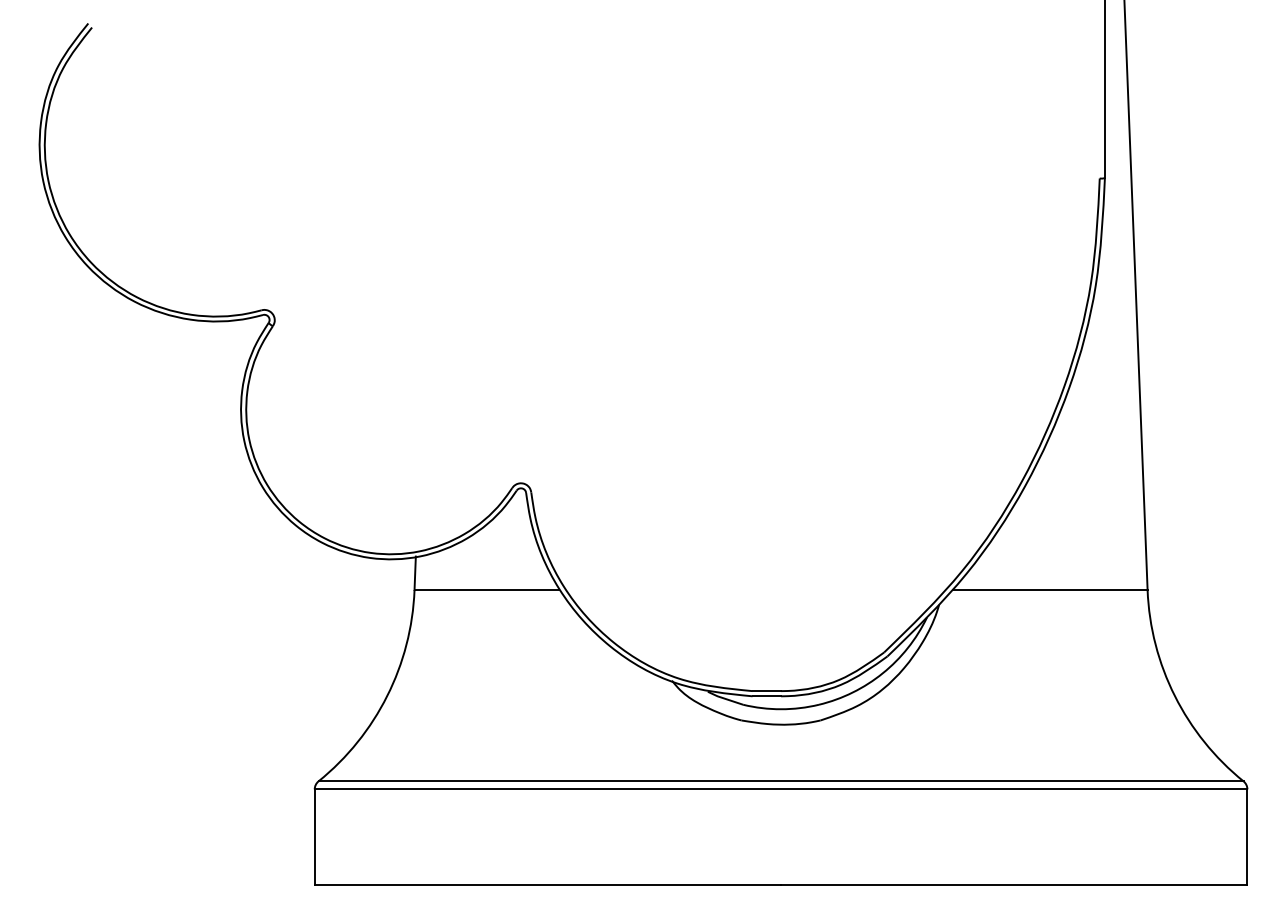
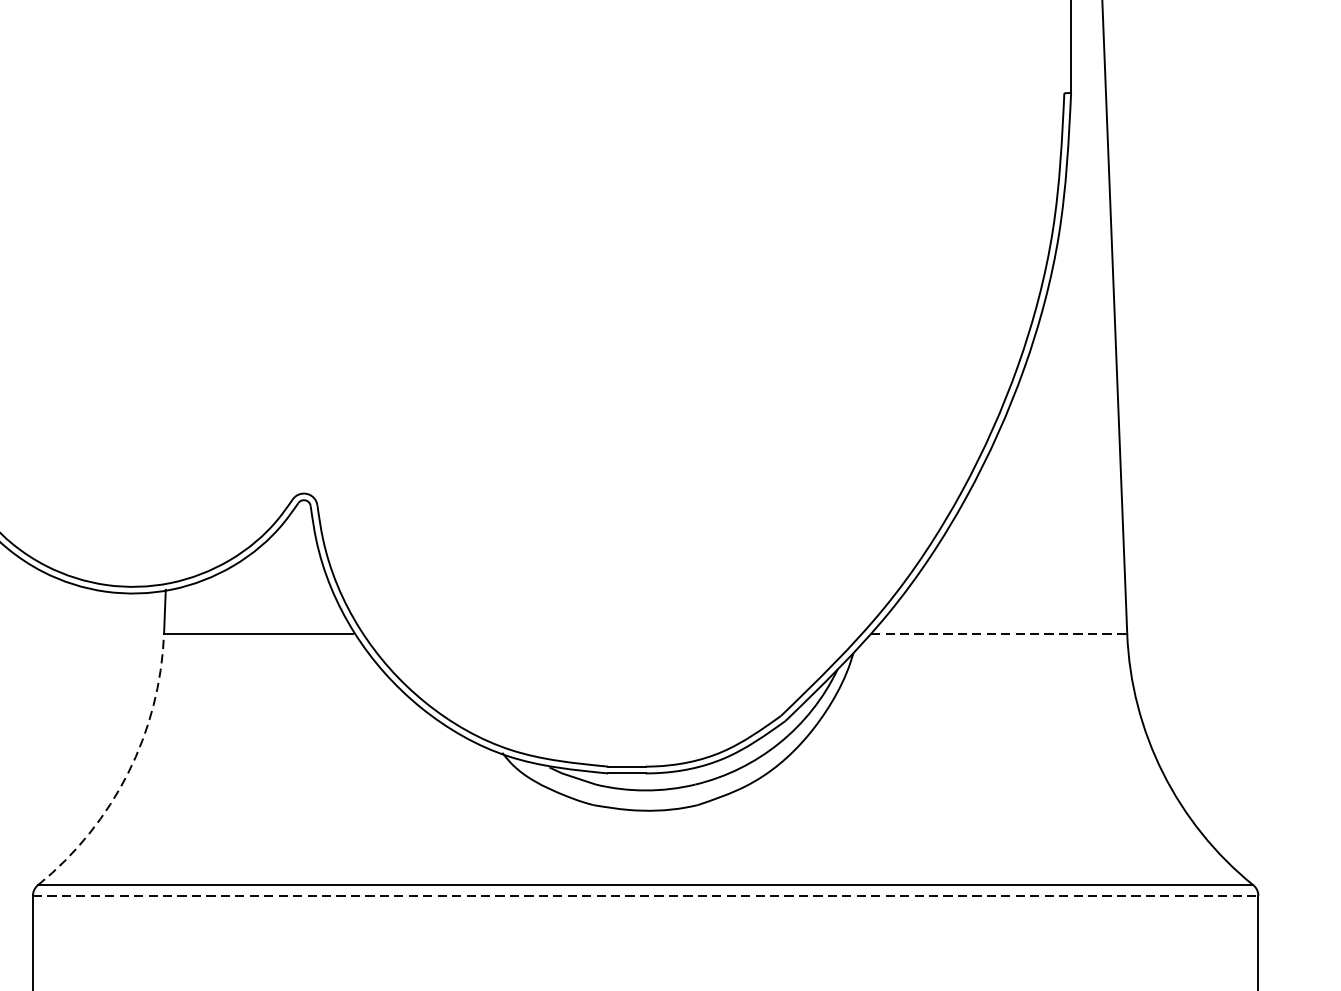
line: (1050, 590) -> (999, 634), solid -> dashed
arc: (387, 696) -> (128, 773), solid -> dashed
line: (781, 789) -> (646, 895), solid -> dashed

